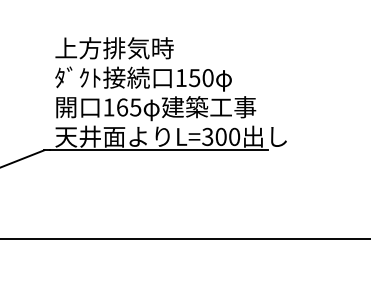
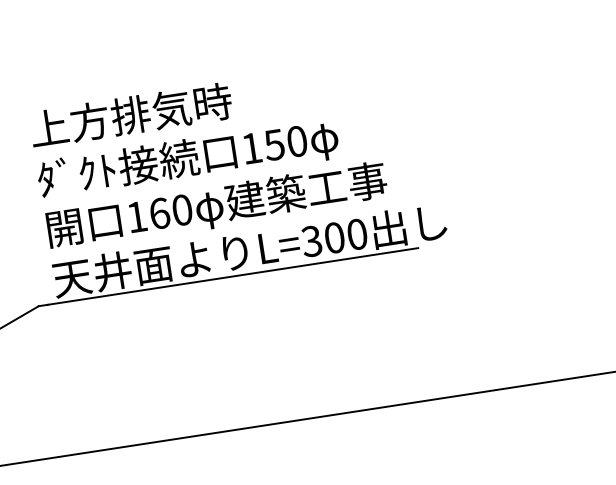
text: (135, 107) -> (181, 210), 165 -> 160

